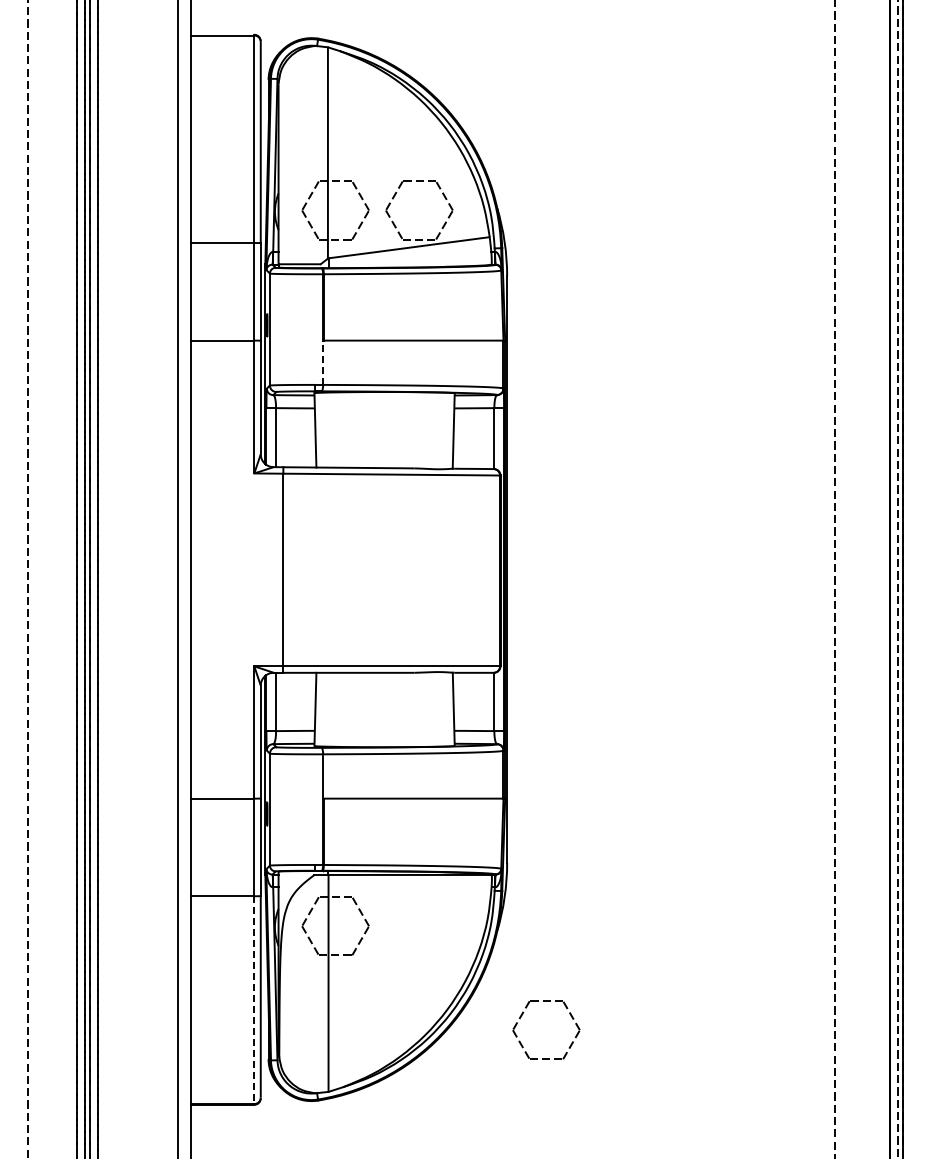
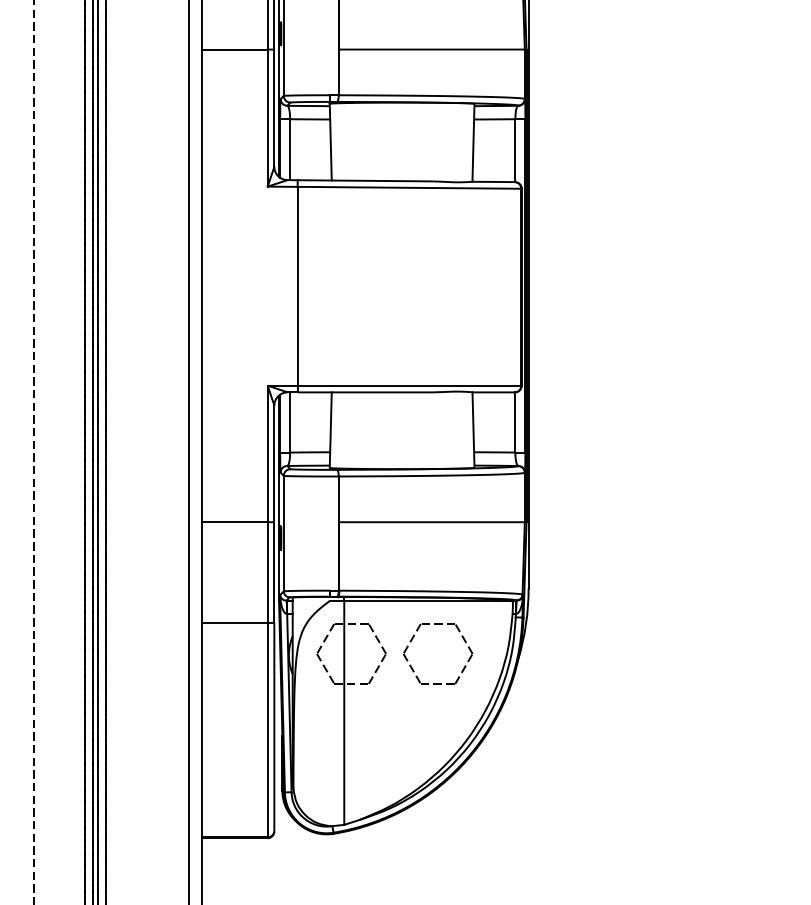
line: (323, 362) -> (339, 72), dashed -> solid
line: (254, 1000) -> (267, 730), dashed -> solid
part: (570, 1016) -> (462, 639), moved

